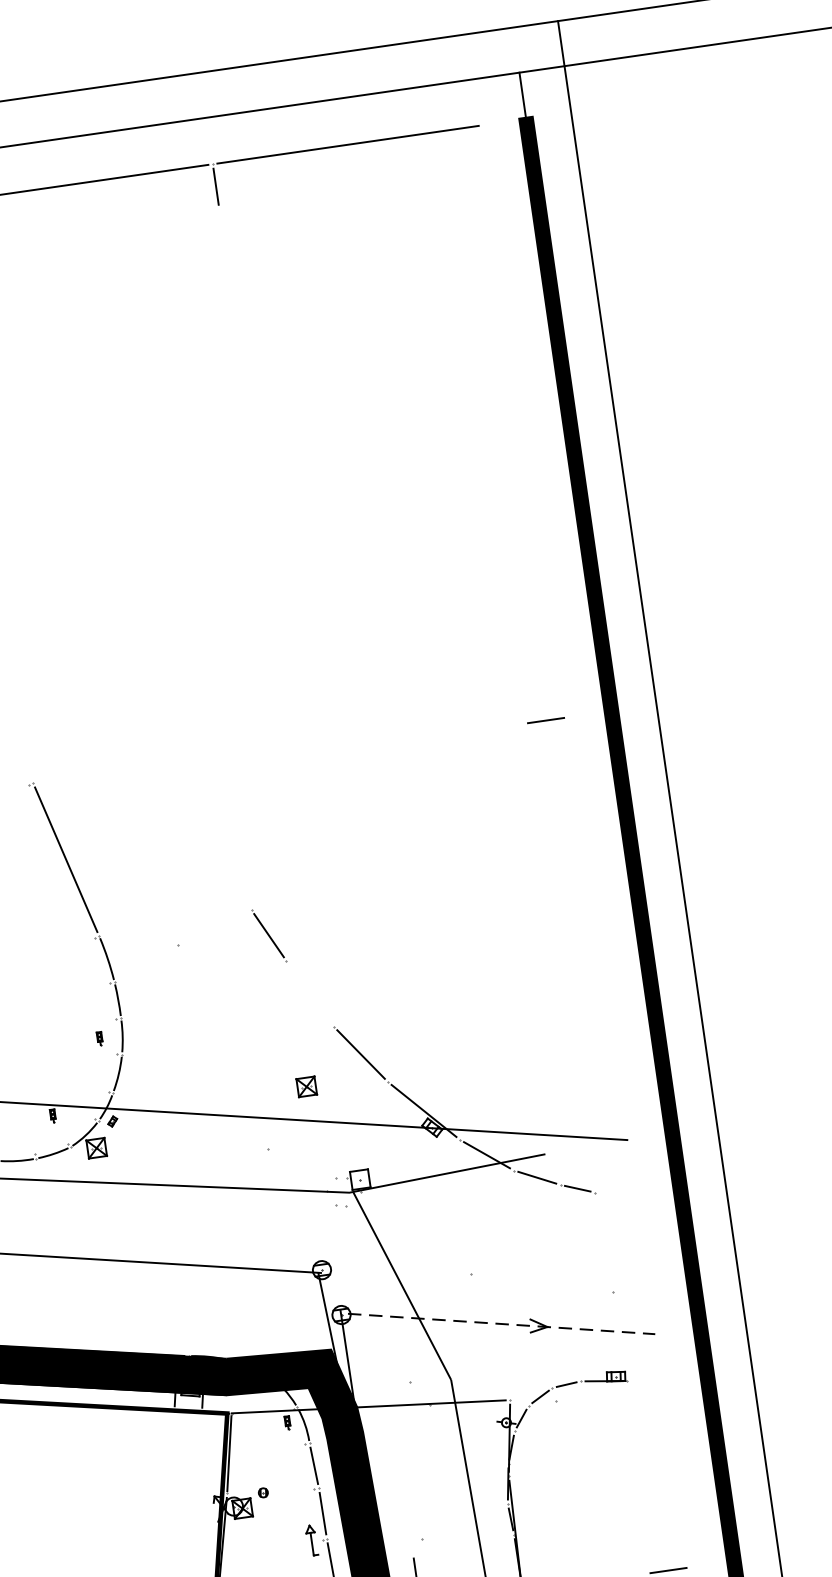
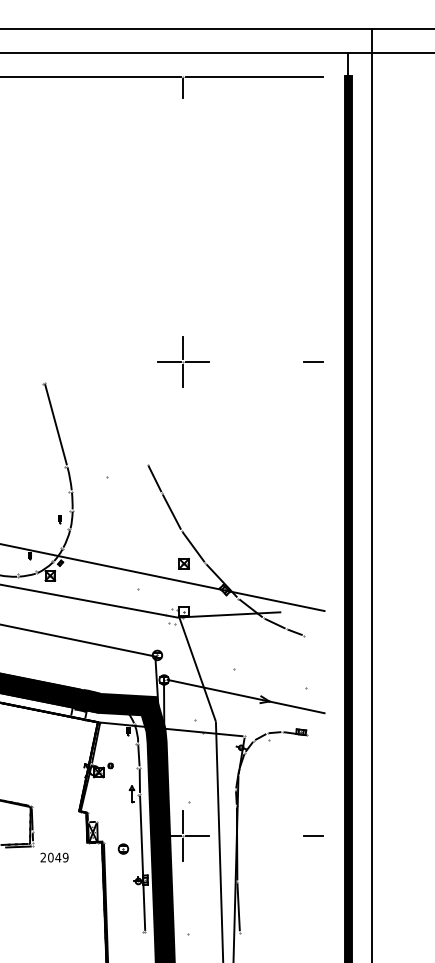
part: (291, 704) -> (183, 361), added
line: (545, 720) -> (313, 361), moved
line: (309, 992) -> (171, 511), added
part: (305, 1086) -> (183, 563), moved
line: (502, 1323) -> (246, 696), dashed -> solid

